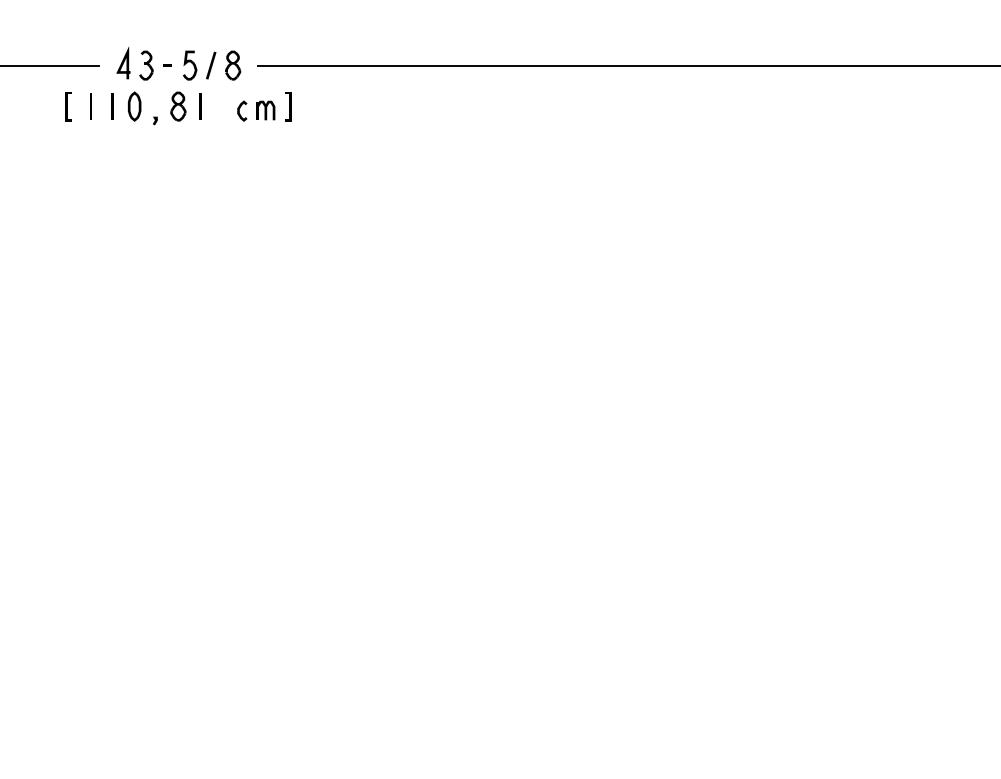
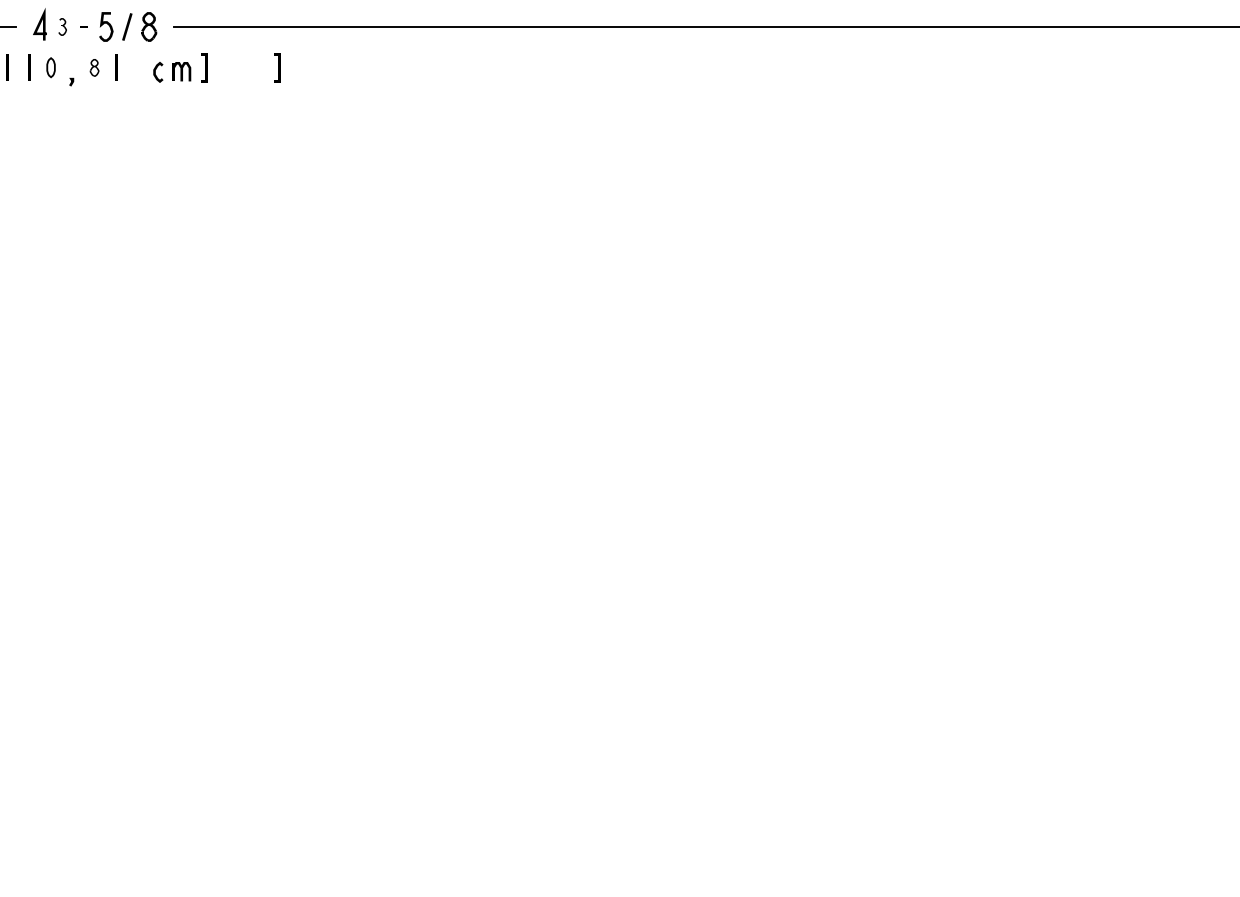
part: (146, 65) -> (62, 26), size x0.6
part: (134, 106) -> (50, 67), size x0.7
part: (178, 106) -> (94, 67), size x0.6
line: (362, 106) -> (278, 67), added

